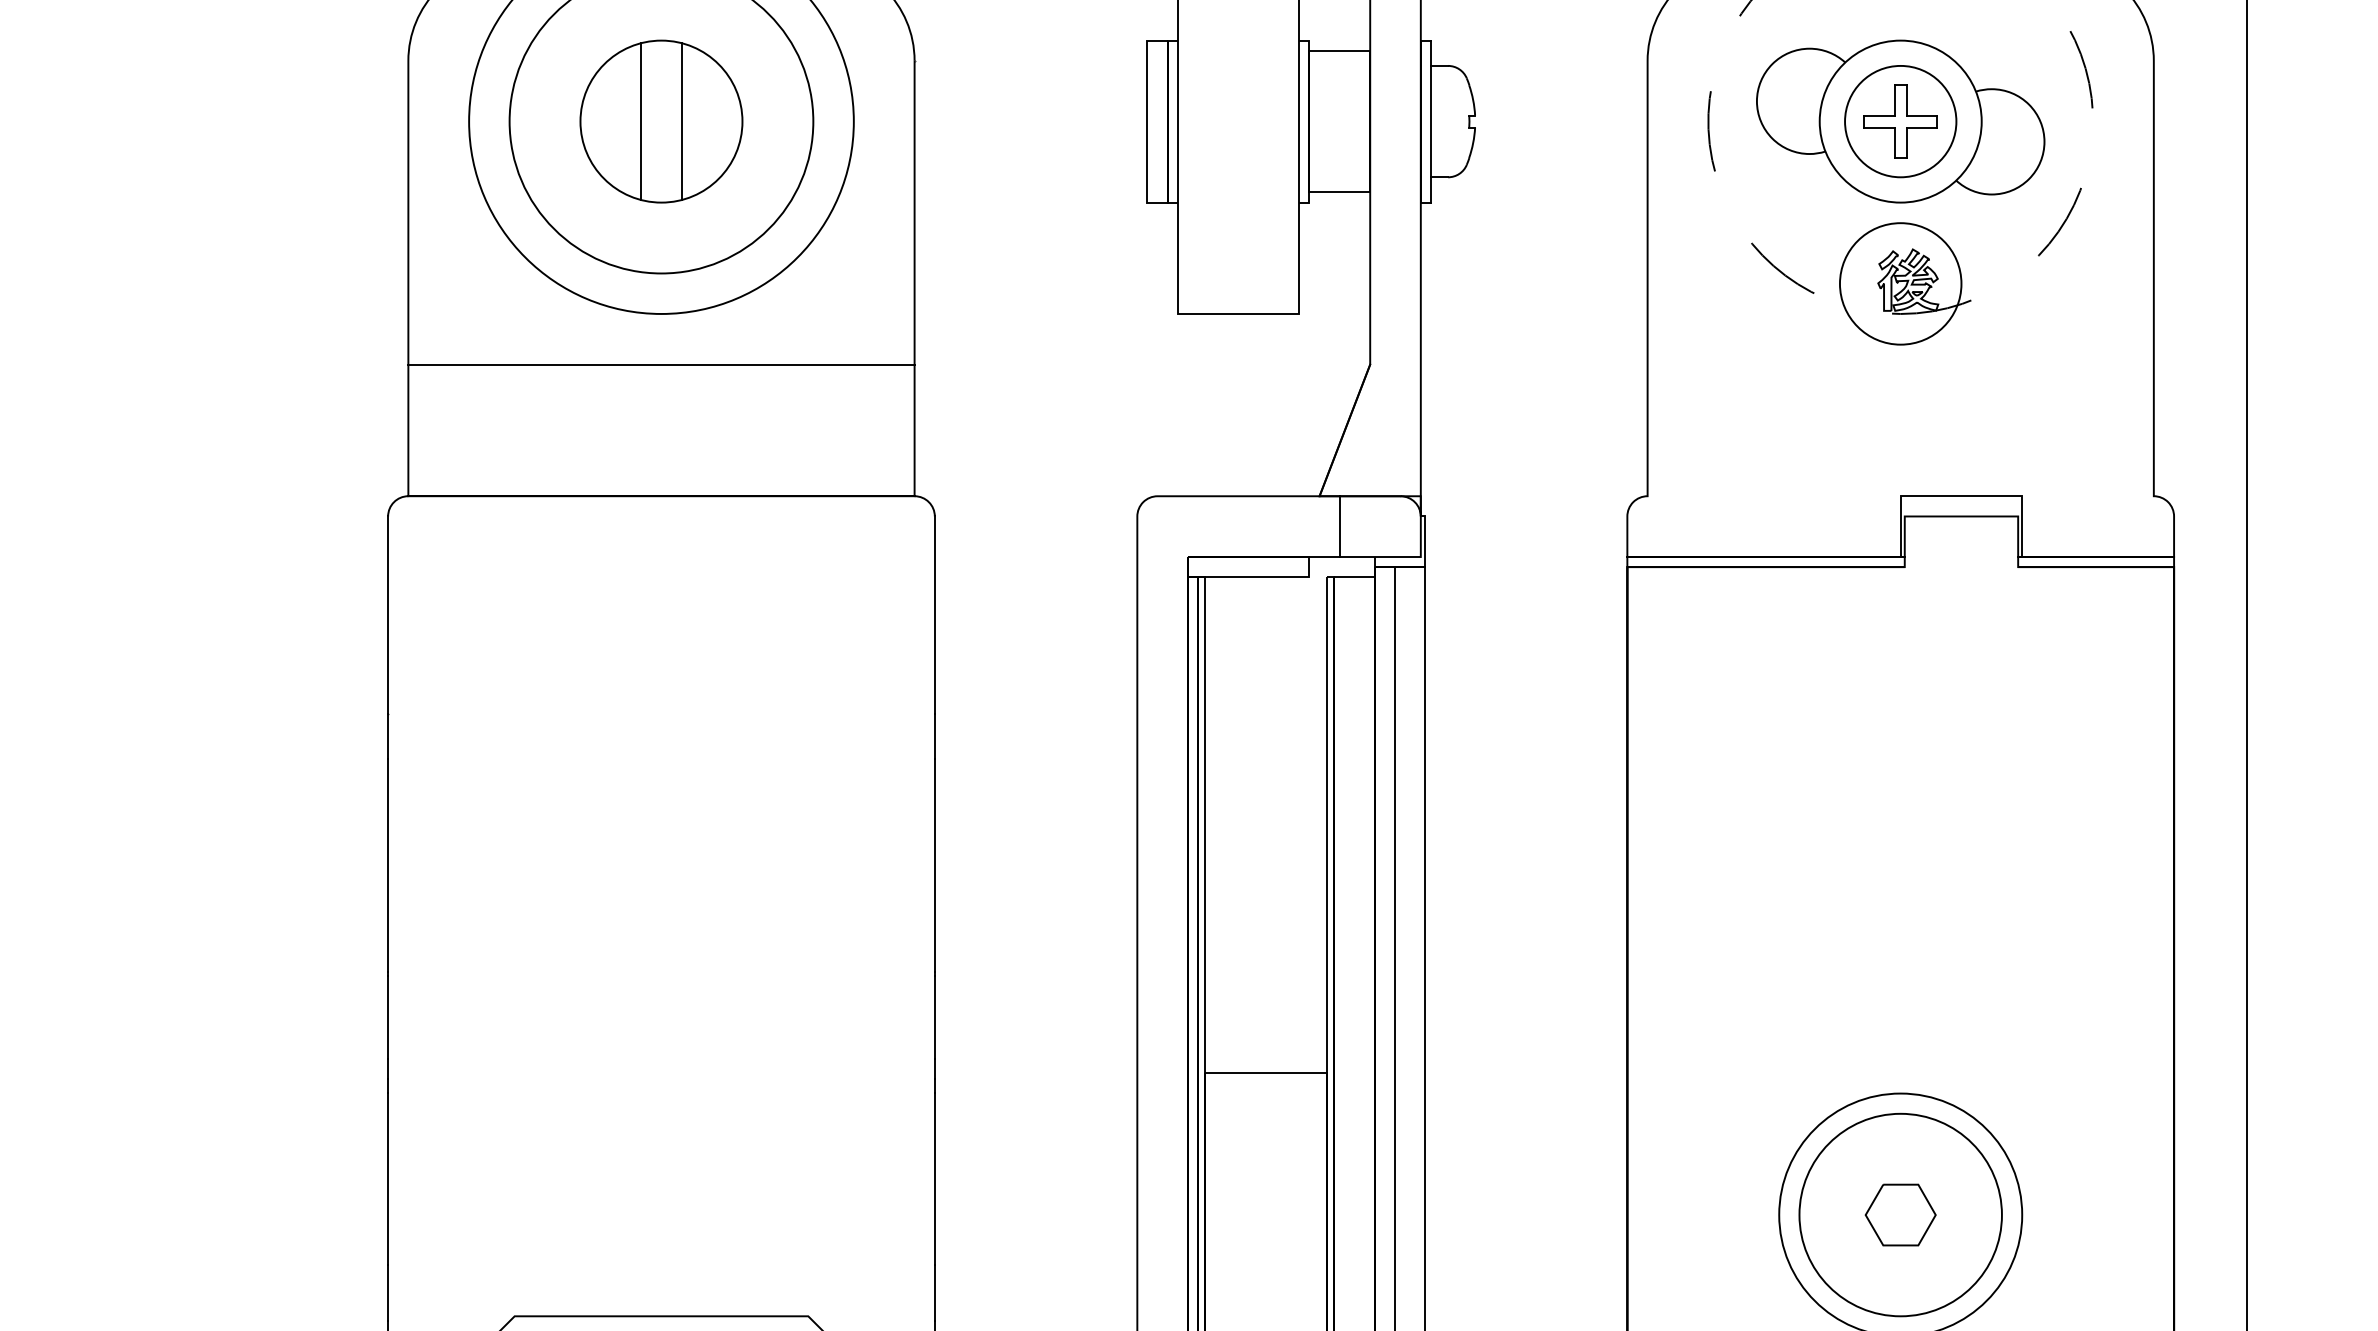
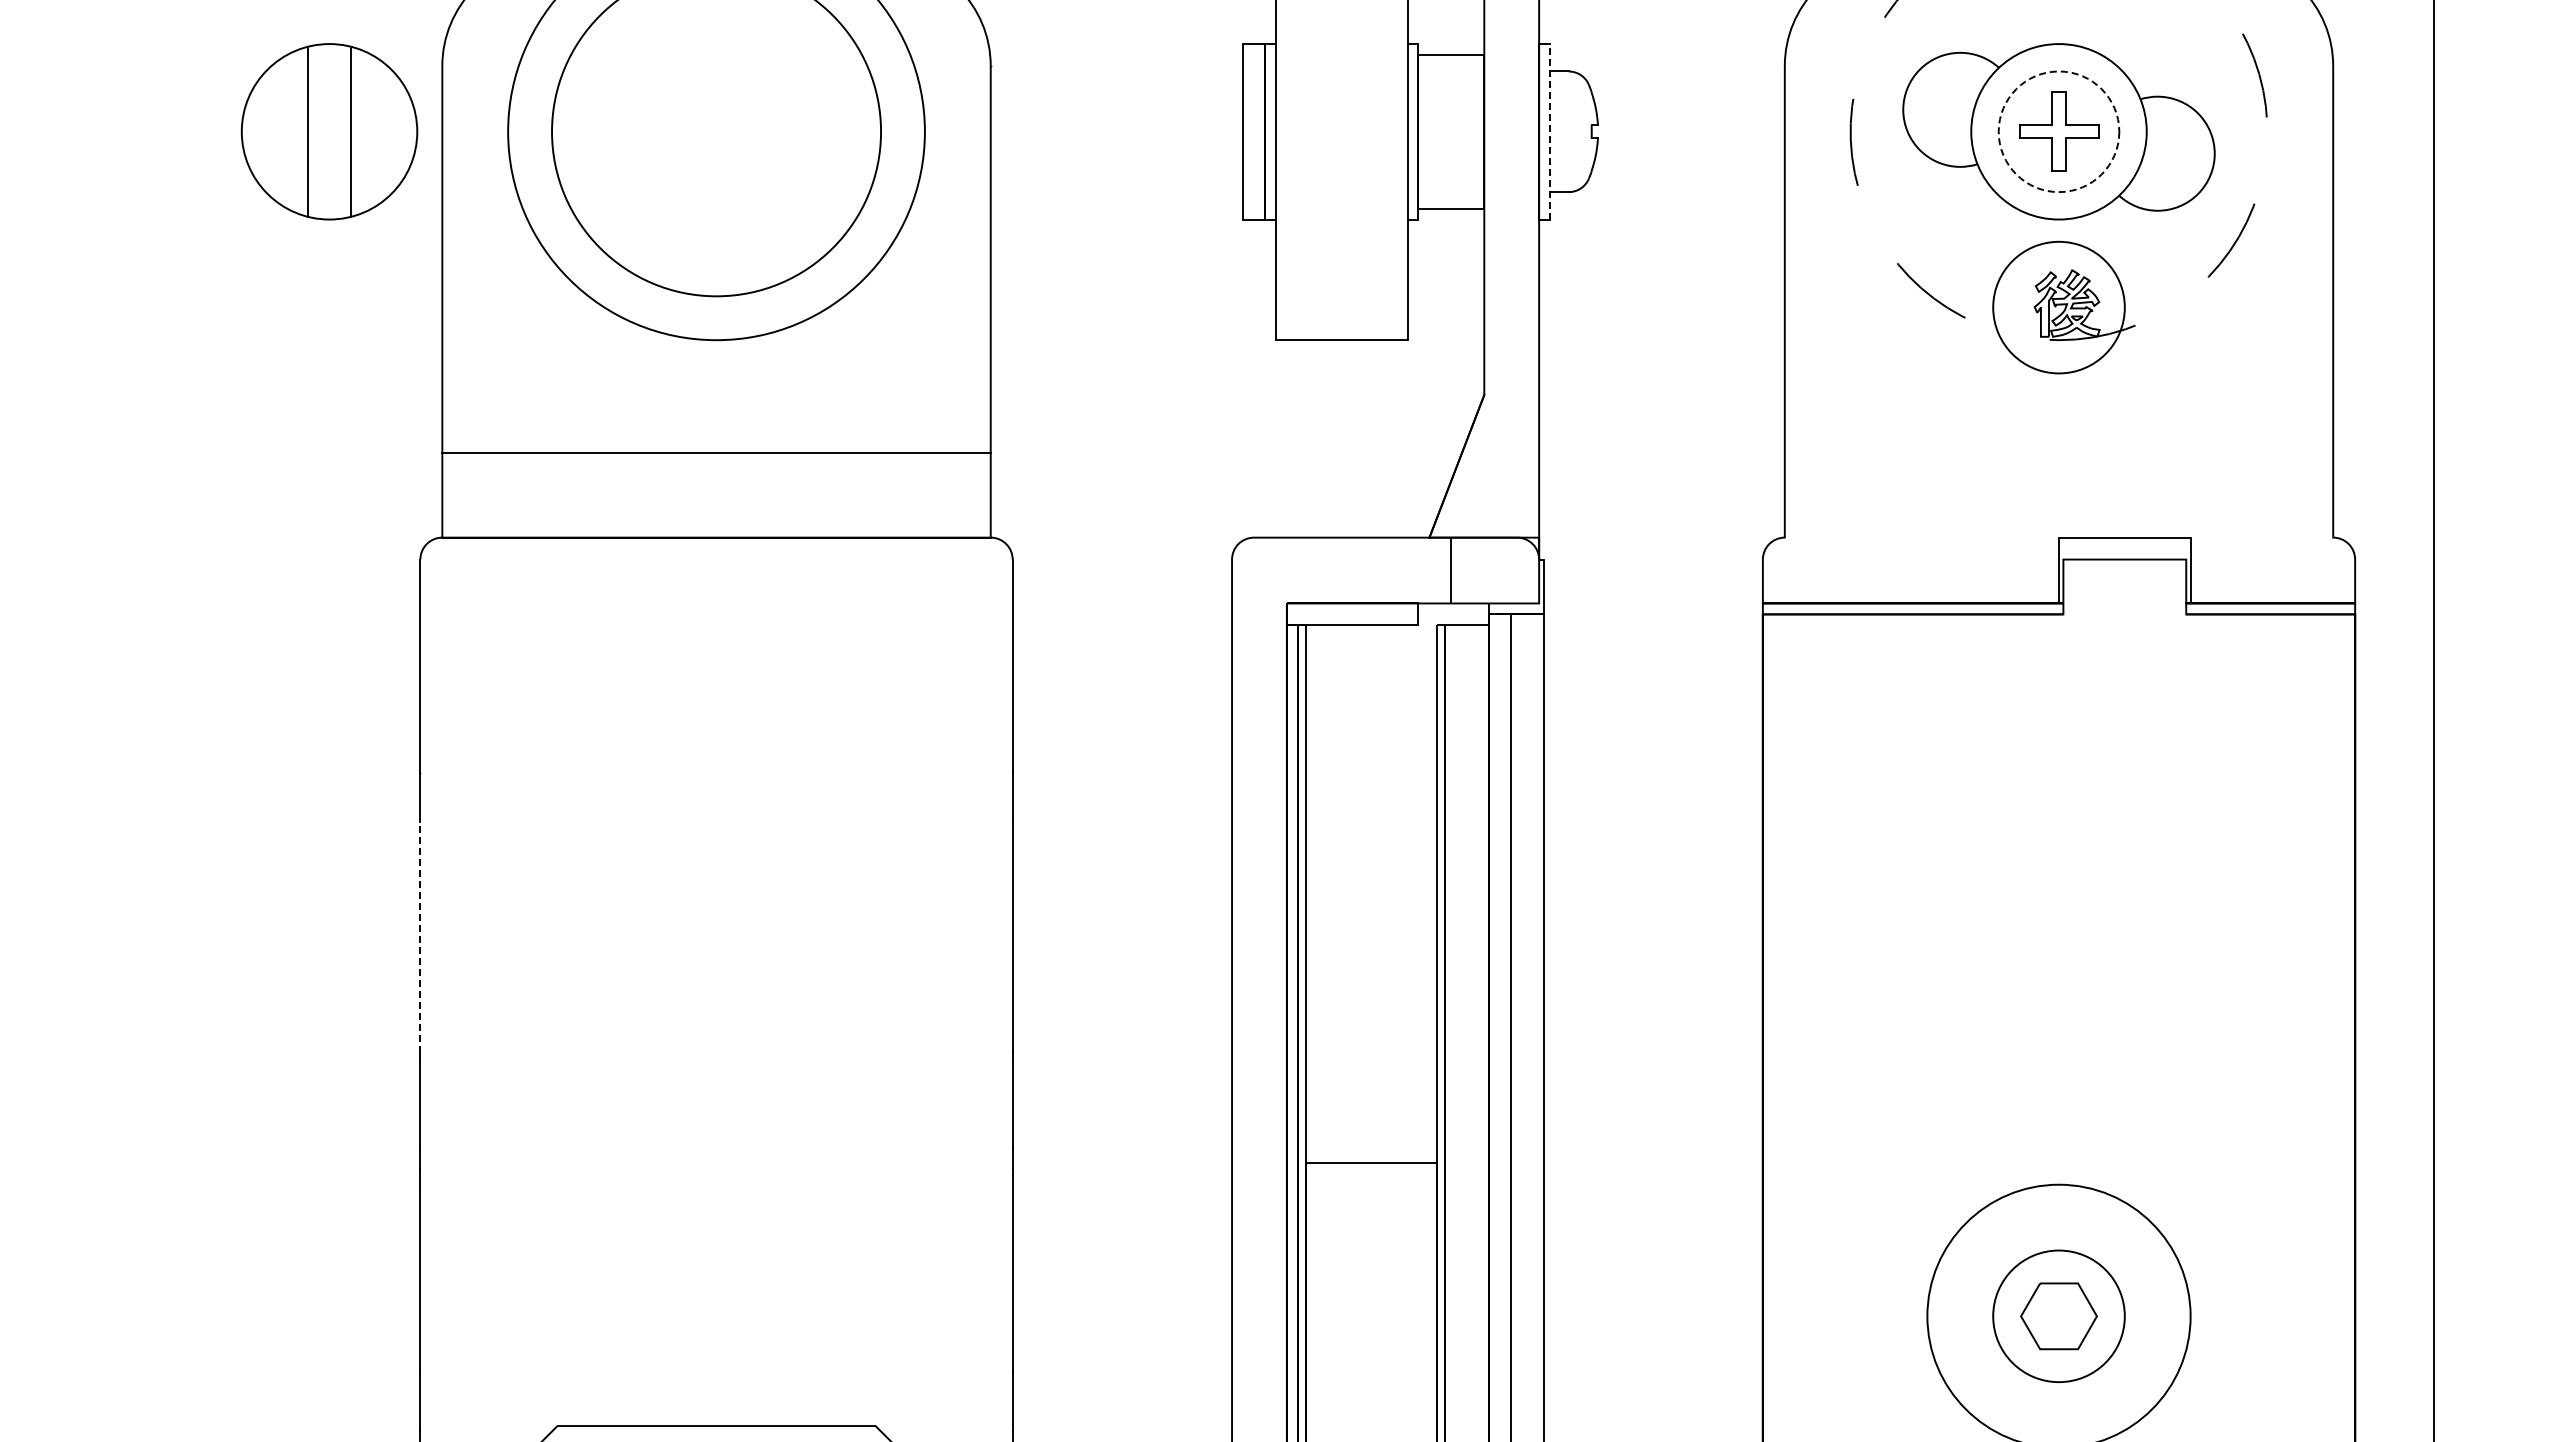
part: (661, 121) -> (329, 131), moved
line: (1431, 121) -> (1550, 131), solid -> dashed
circle: (1900, 121) -> (2058, 131), solid -> dashed
line: (661, 365) -> (716, 453), moved
line: (388, 865) -> (420, 937), solid -> dashed
circle: (1900, 1215) -> (2058, 1316), size x0.6

